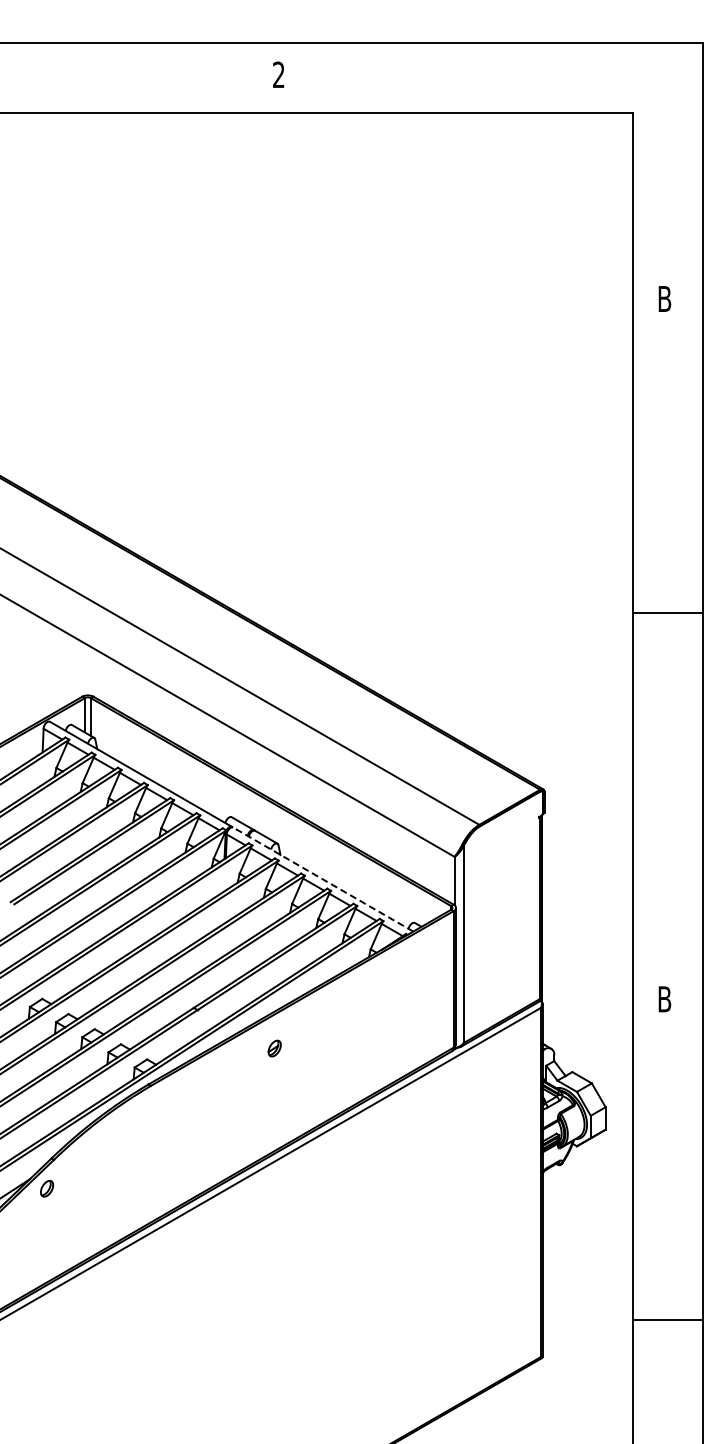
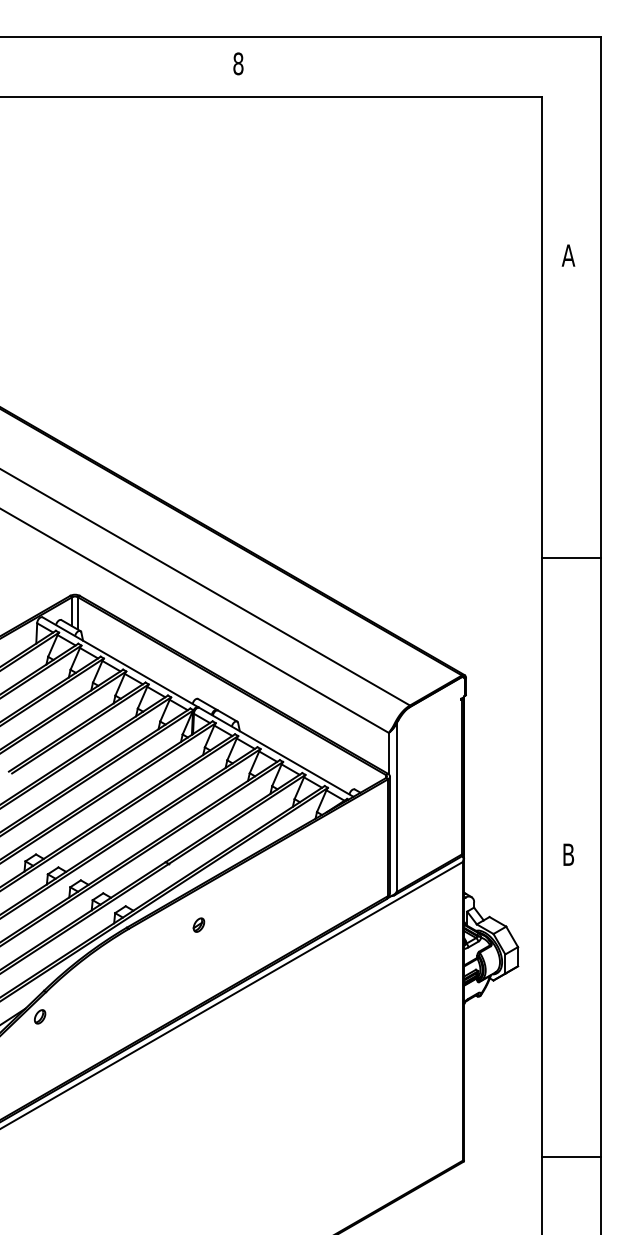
text: (278, 74) -> (238, 63), 2 -> 8
text: (664, 298) -> (568, 255), B -> A
line: (668, 612) -> (571, 558), moved
line: (323, 879) -> (276, 752), dashed -> solid
part: (274, 1048) -> (198, 925), moved
line: (668, 1319) -> (571, 1156), moved

